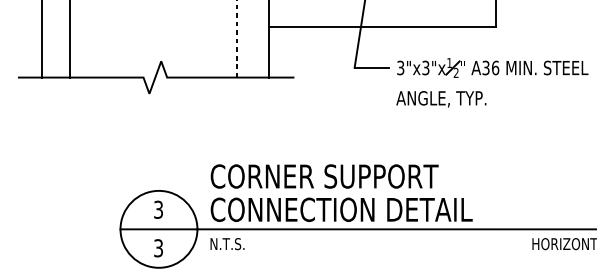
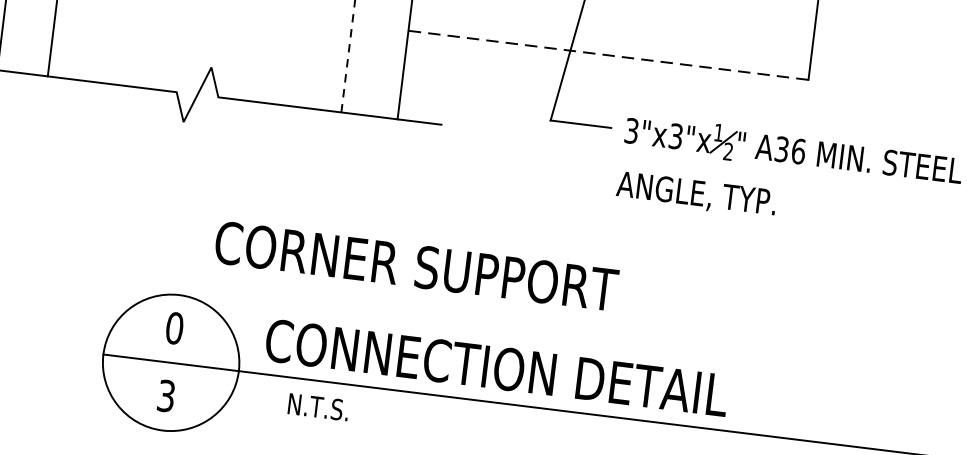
line: (382, 27) -> (608, 55), solid -> dashed
text: (324, 176) -> (416, 266), moved
text: (158, 209) -> (174, 327), 3 -> 0
text: (227, 244) -> (318, 407), moved

